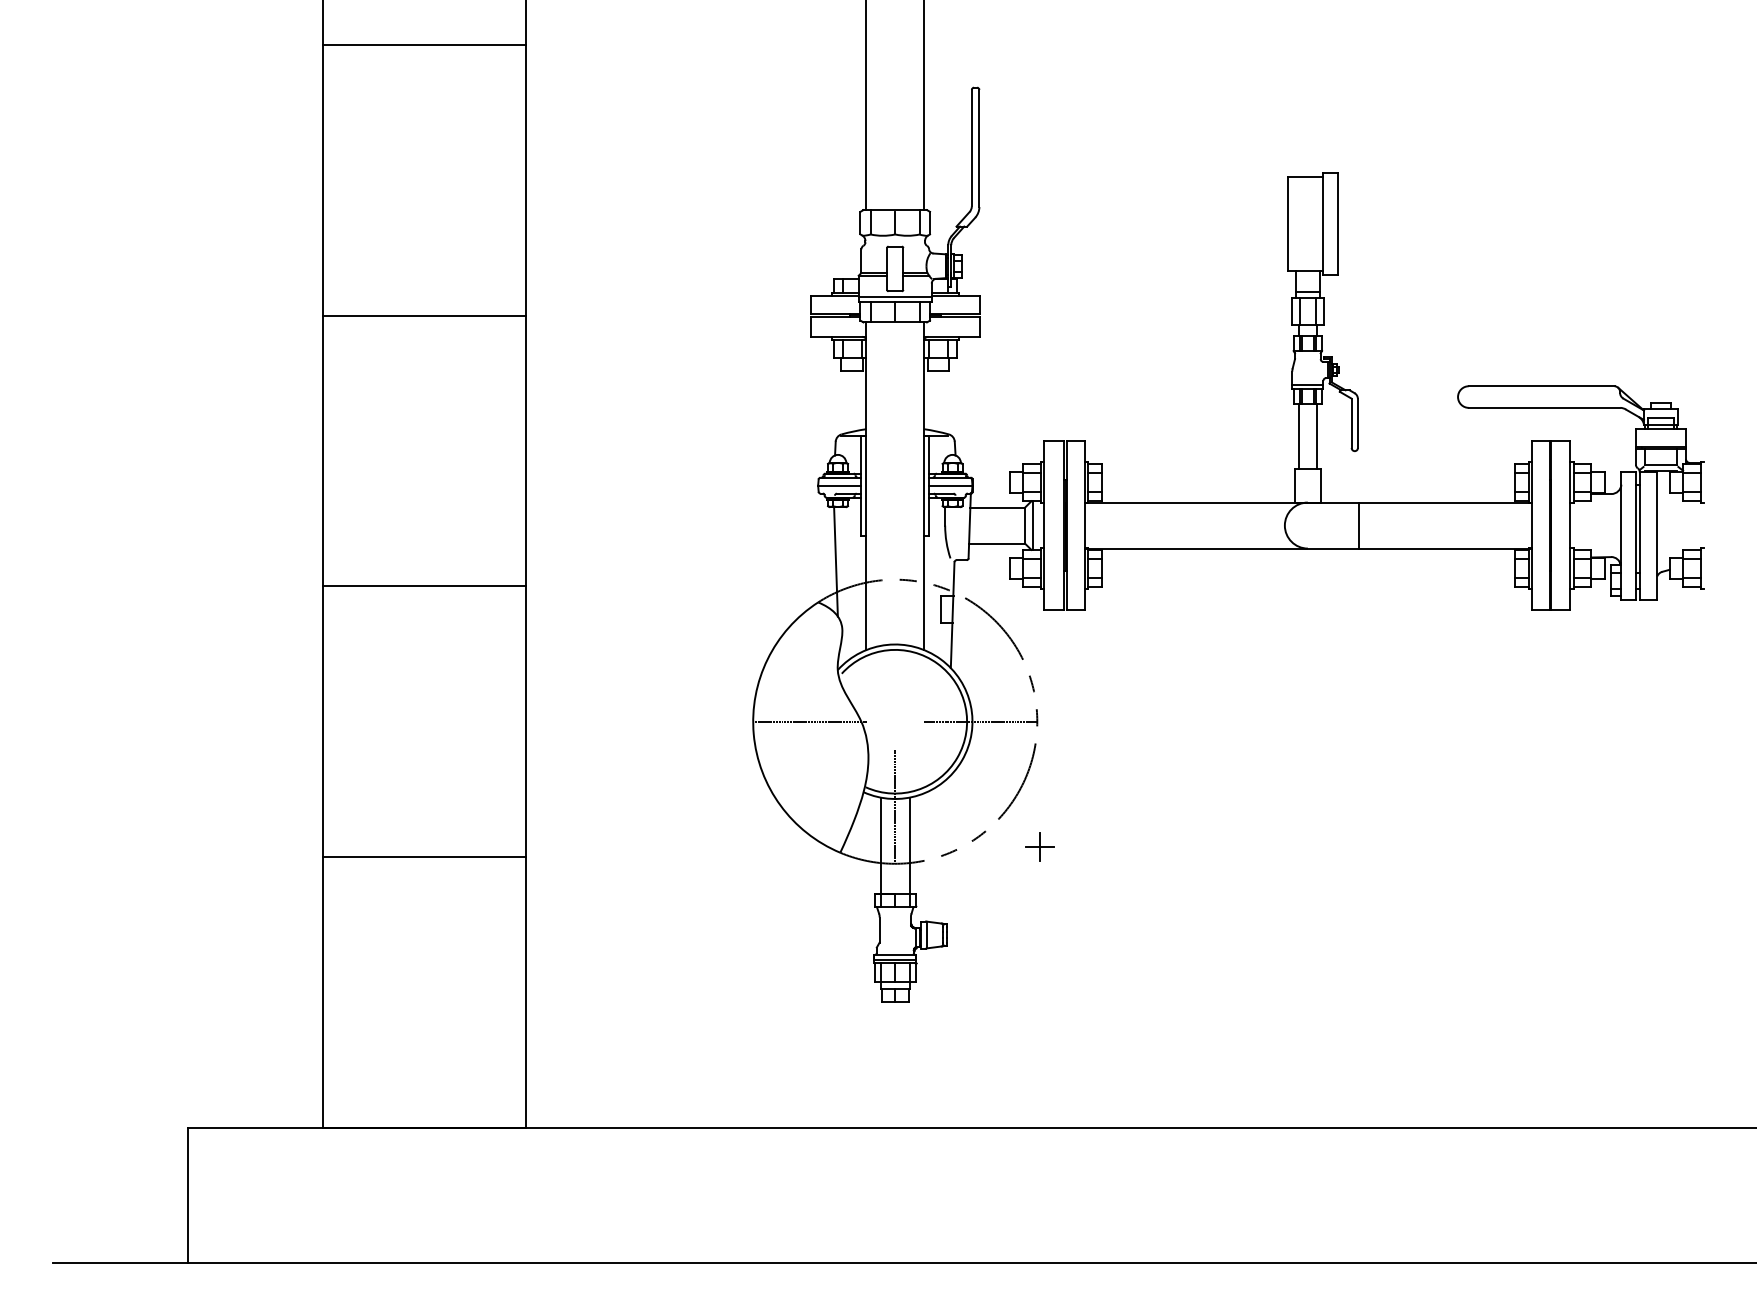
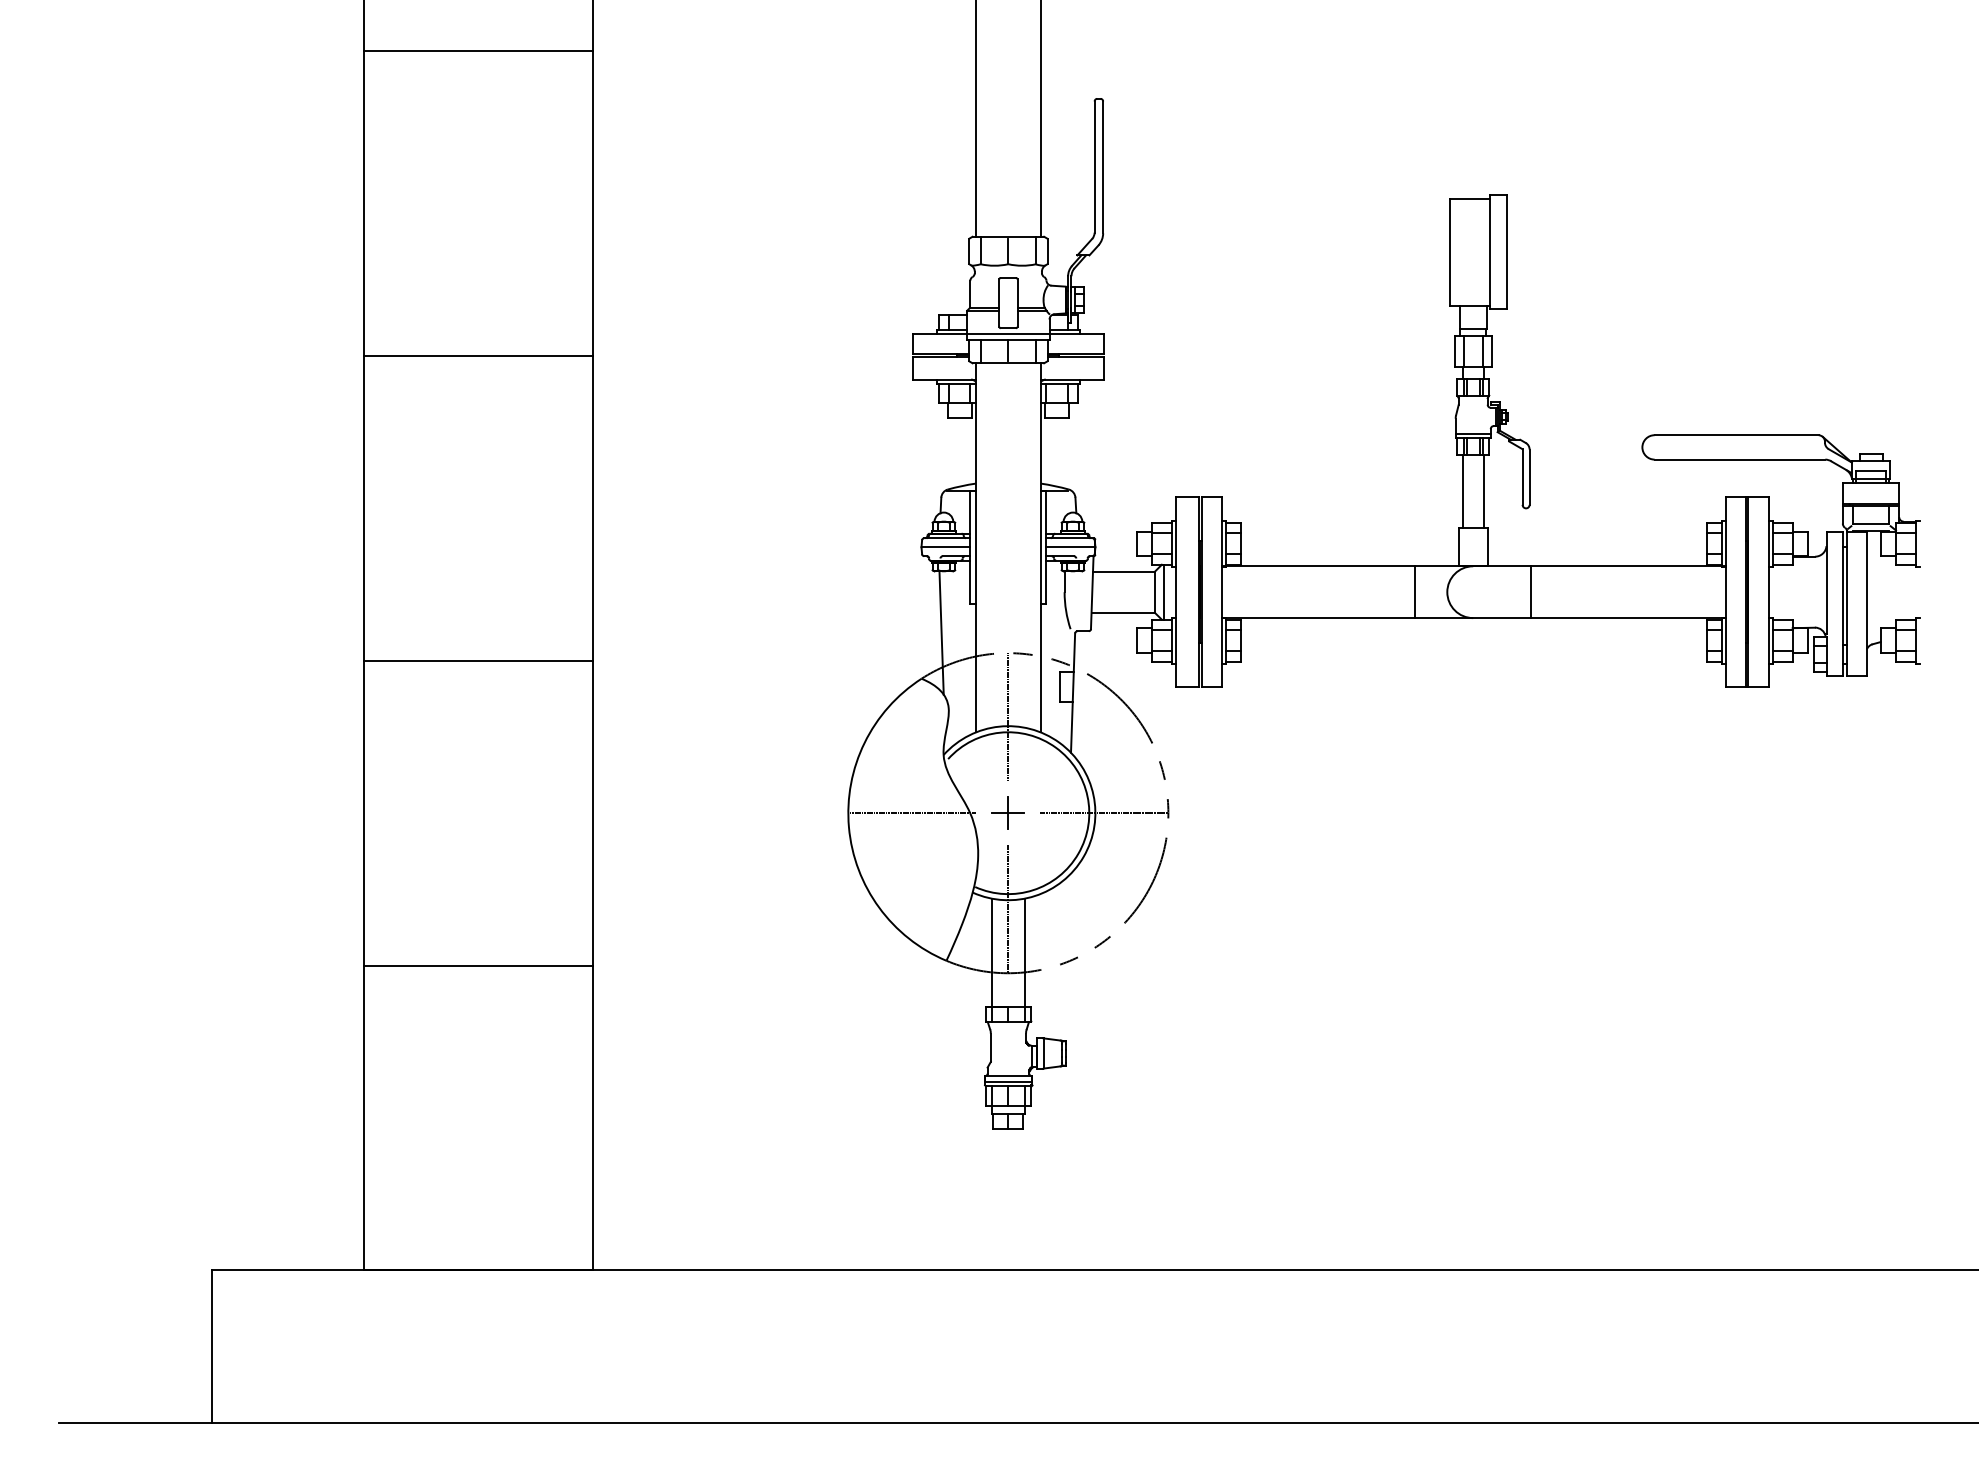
line: (1256, 525) -> (1415, 592), added
line: (895, 636) -> (1008, 717), added
part: (1039, 846) -> (1007, 812), moved

